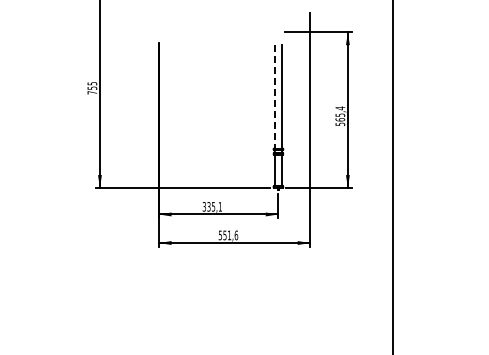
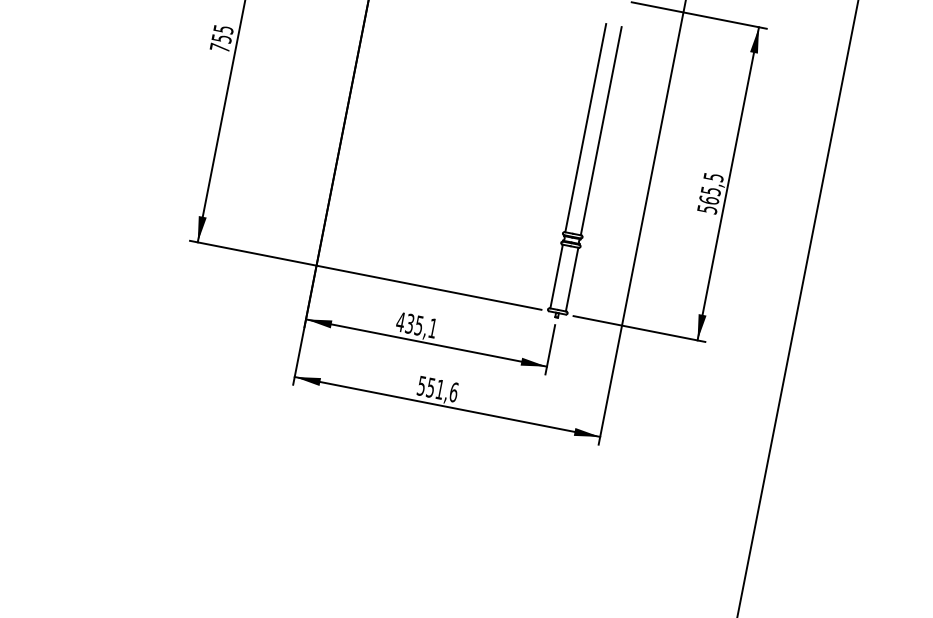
line: (274, 96) -> (585, 127), dashed -> solid
text: (340, 108) -> (713, 177), 565,4 -> 565,5
text: (204, 206) -> (401, 321), 335,1 -> 435,1

